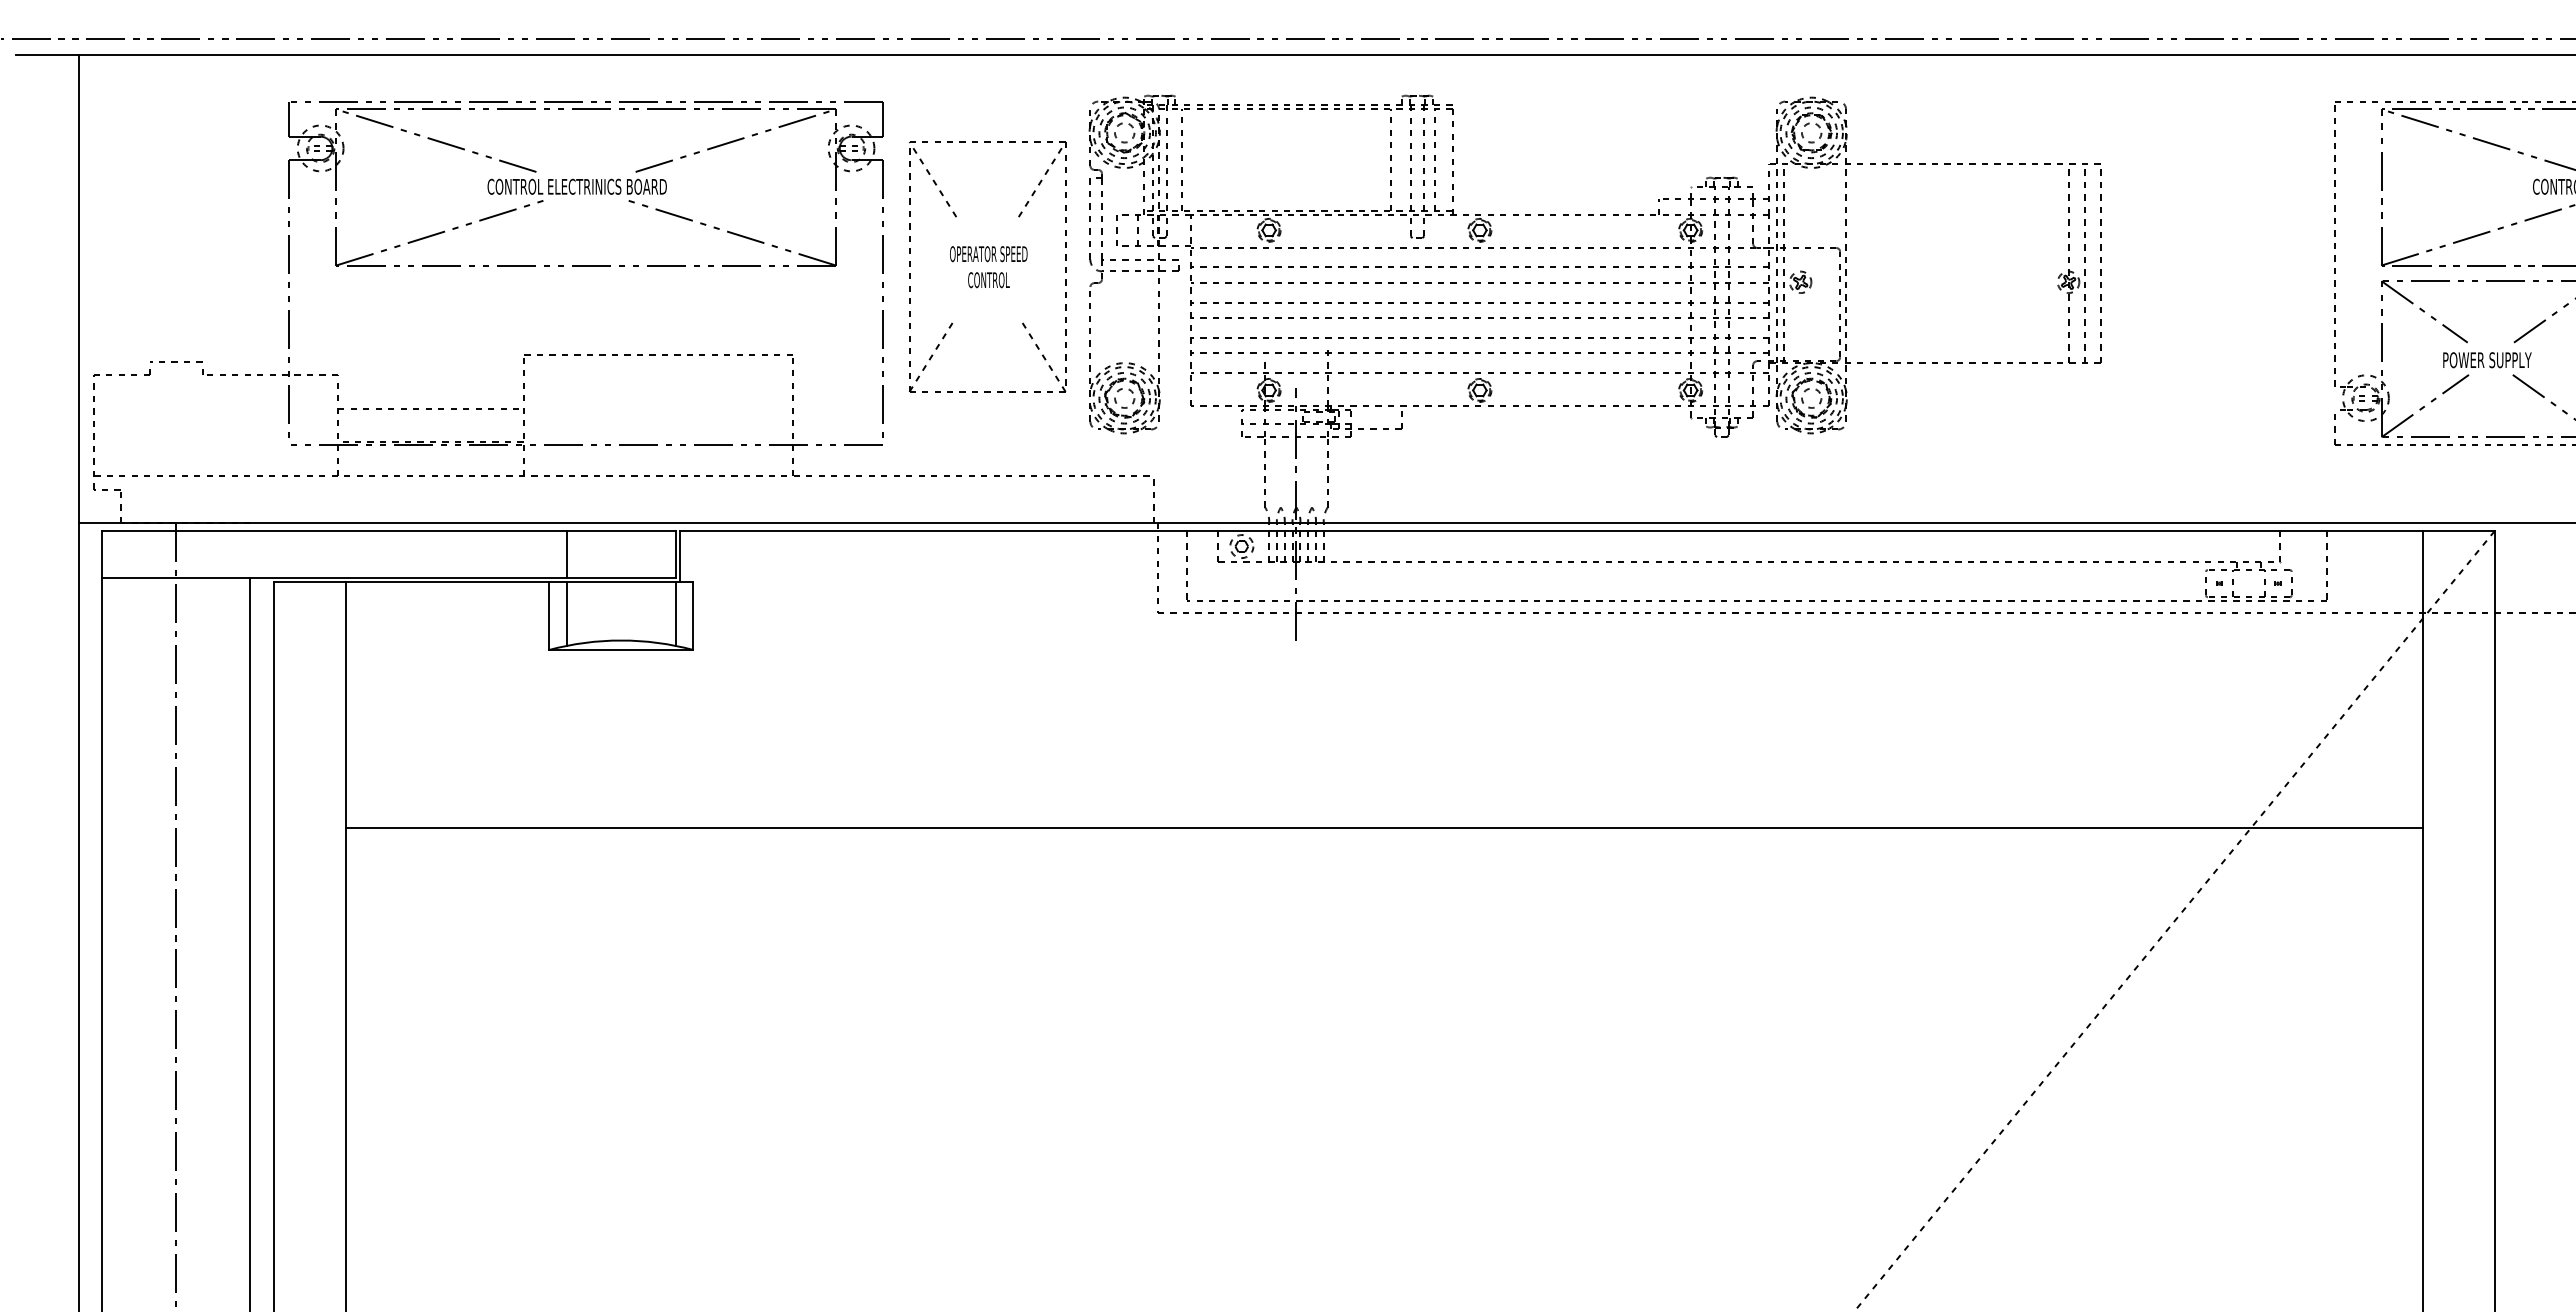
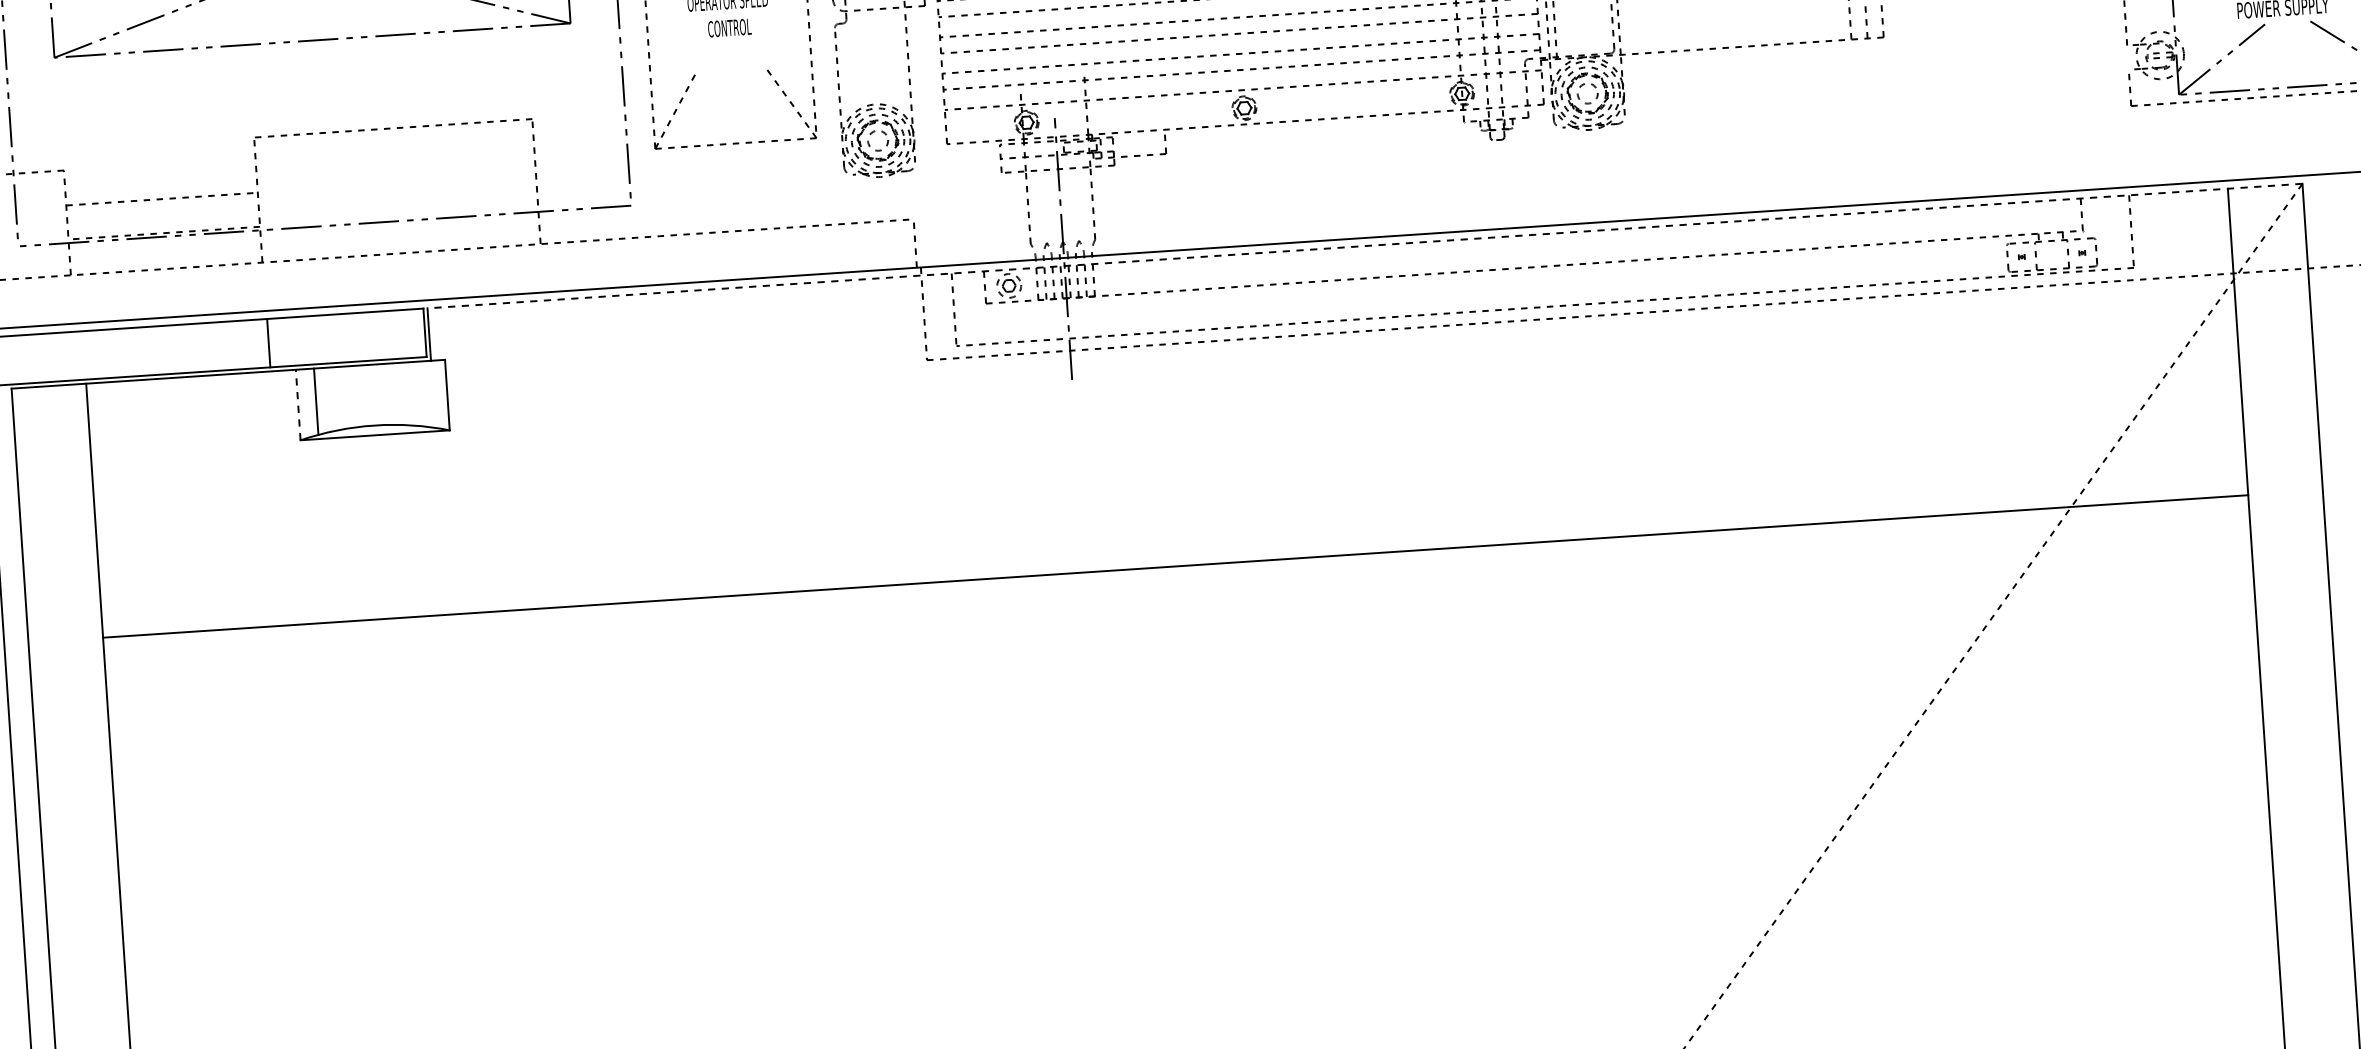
line: (1587, 530) -> (1365, 245), solid -> dashed
line: (566, 553) -> (268, 342), moved
line: (675, 613) -> (428, 393), removed
line: (548, 615) -> (297, 404), solid -> dashed

